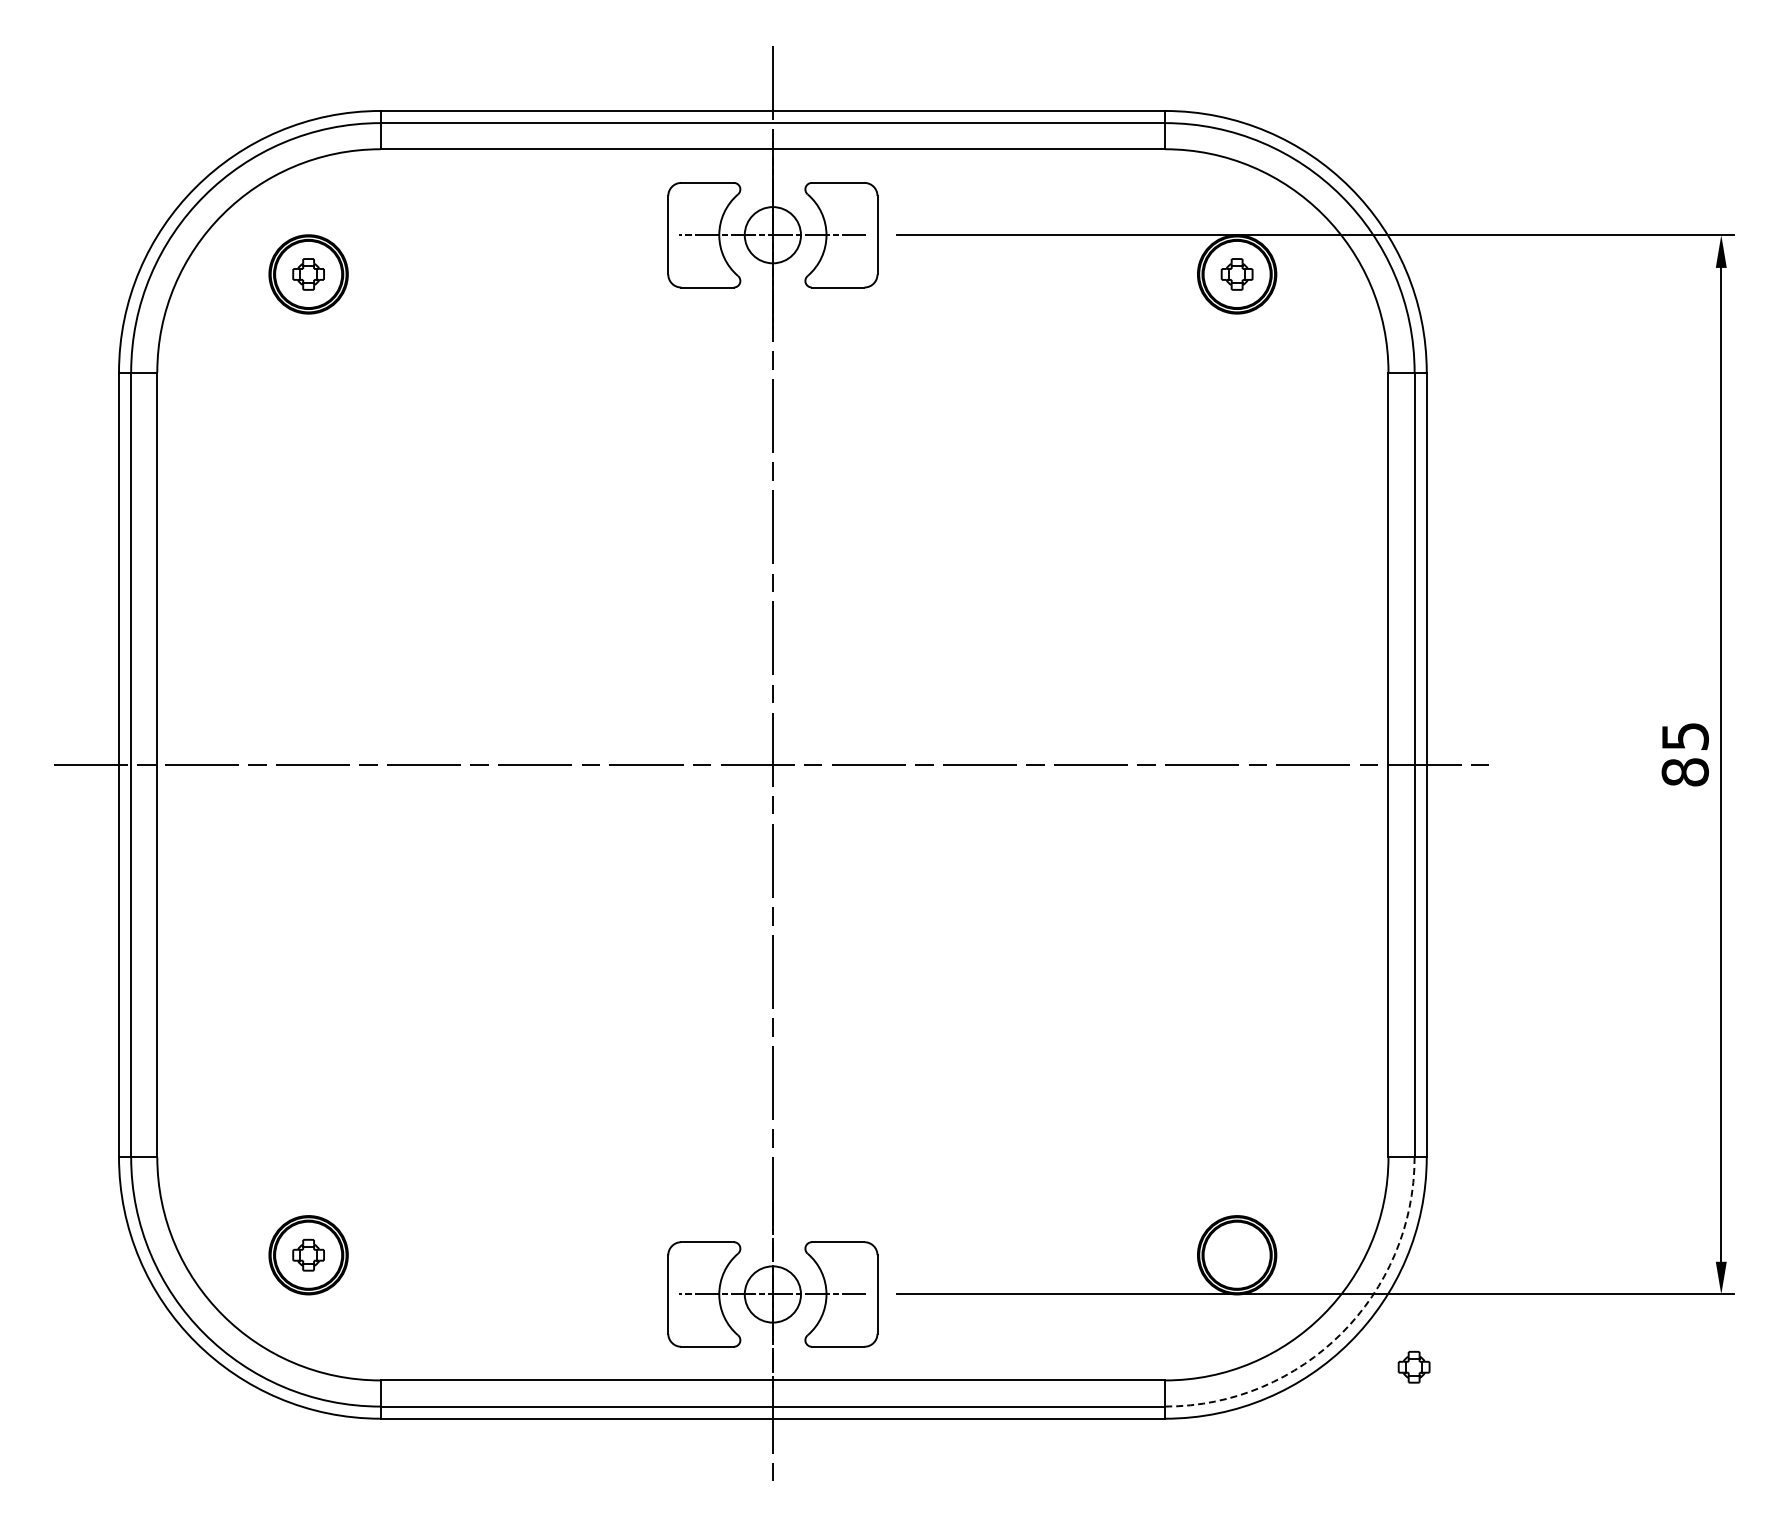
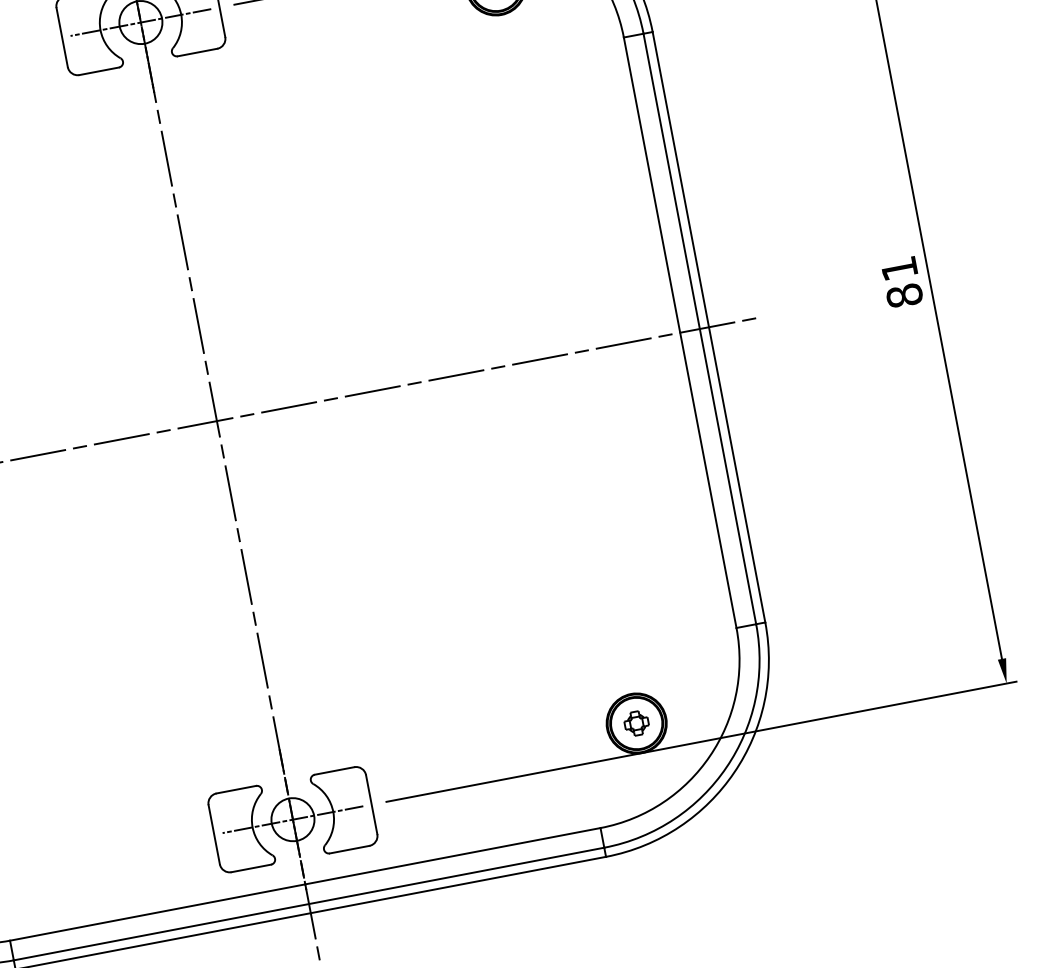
text: (1685, 736) -> (899, 268), 85 -> 81
arc: (1341, 1333) -> (726, 767), dashed -> solid
part: (1413, 1366) -> (636, 723), moved

